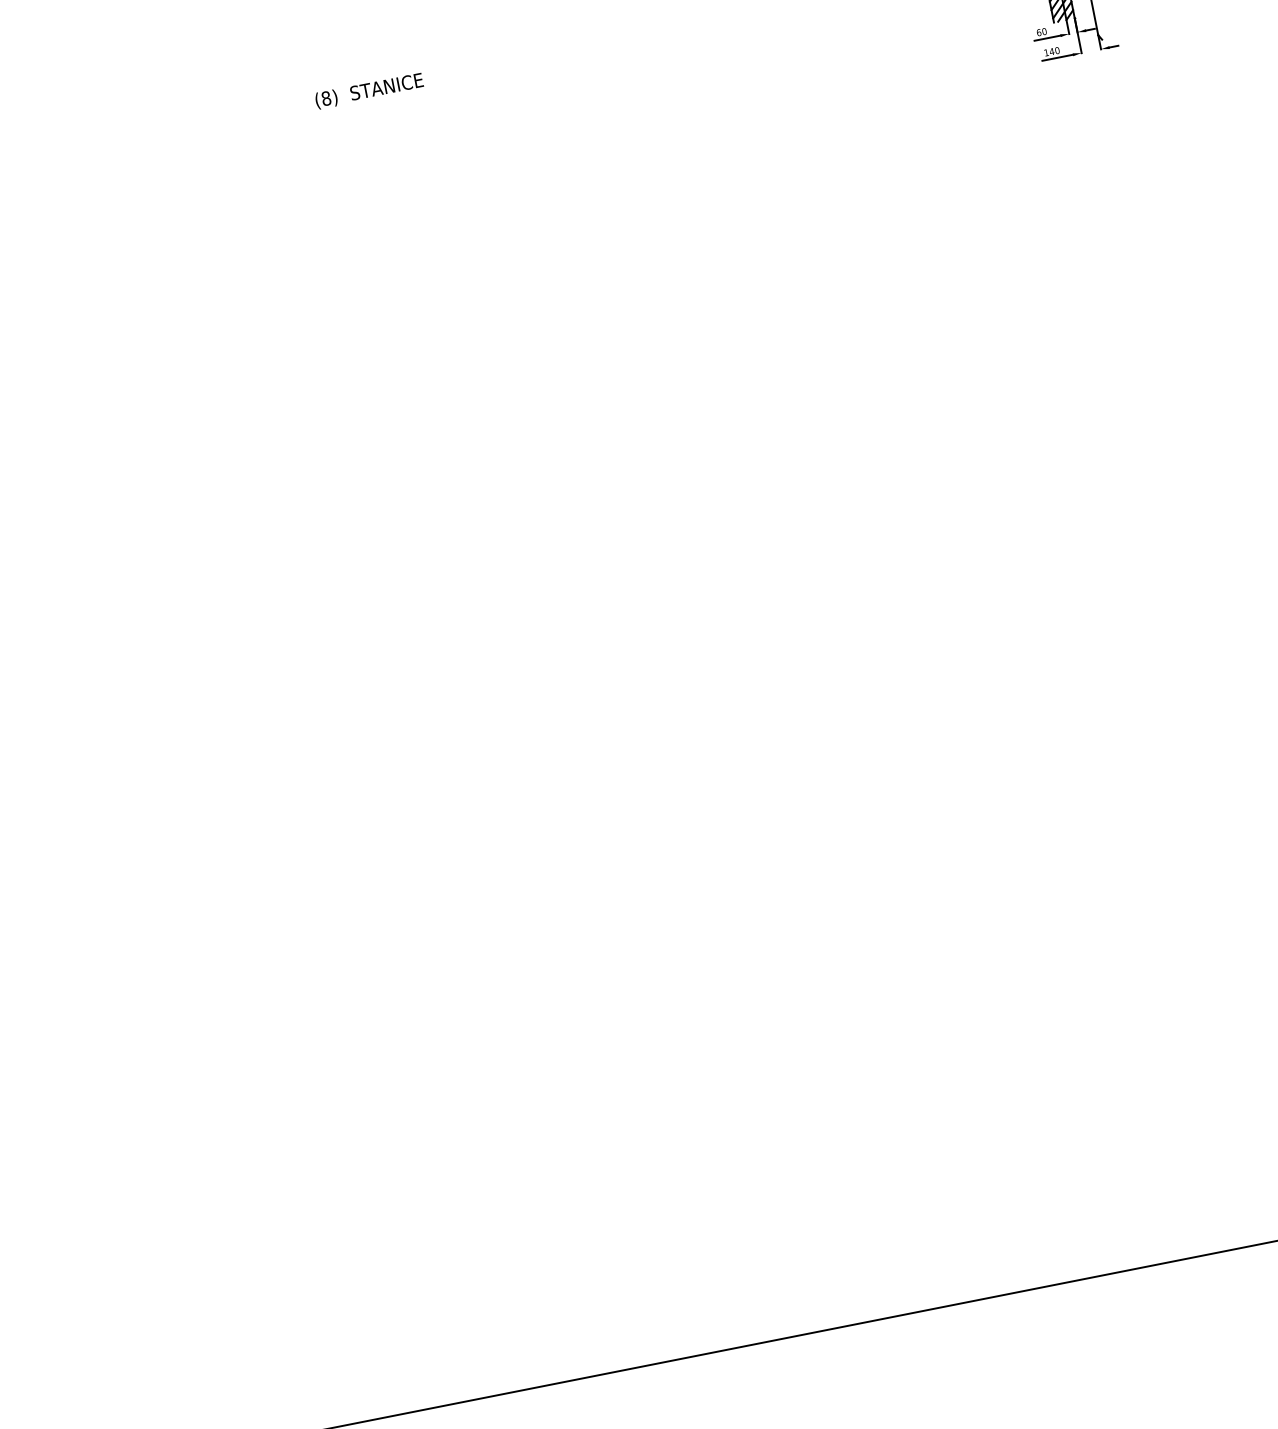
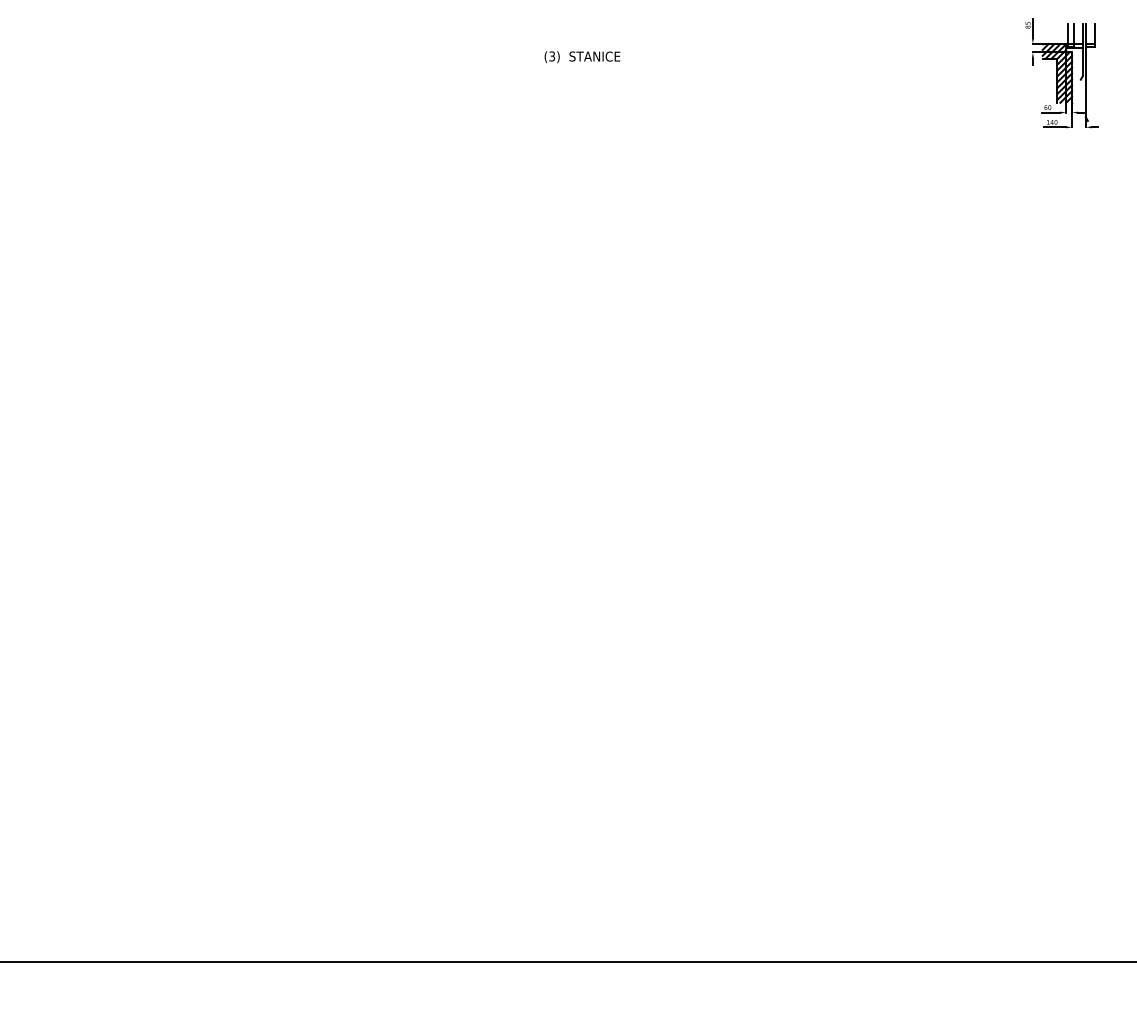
text: (326, 98) -> (552, 56), (8) -> (3)

